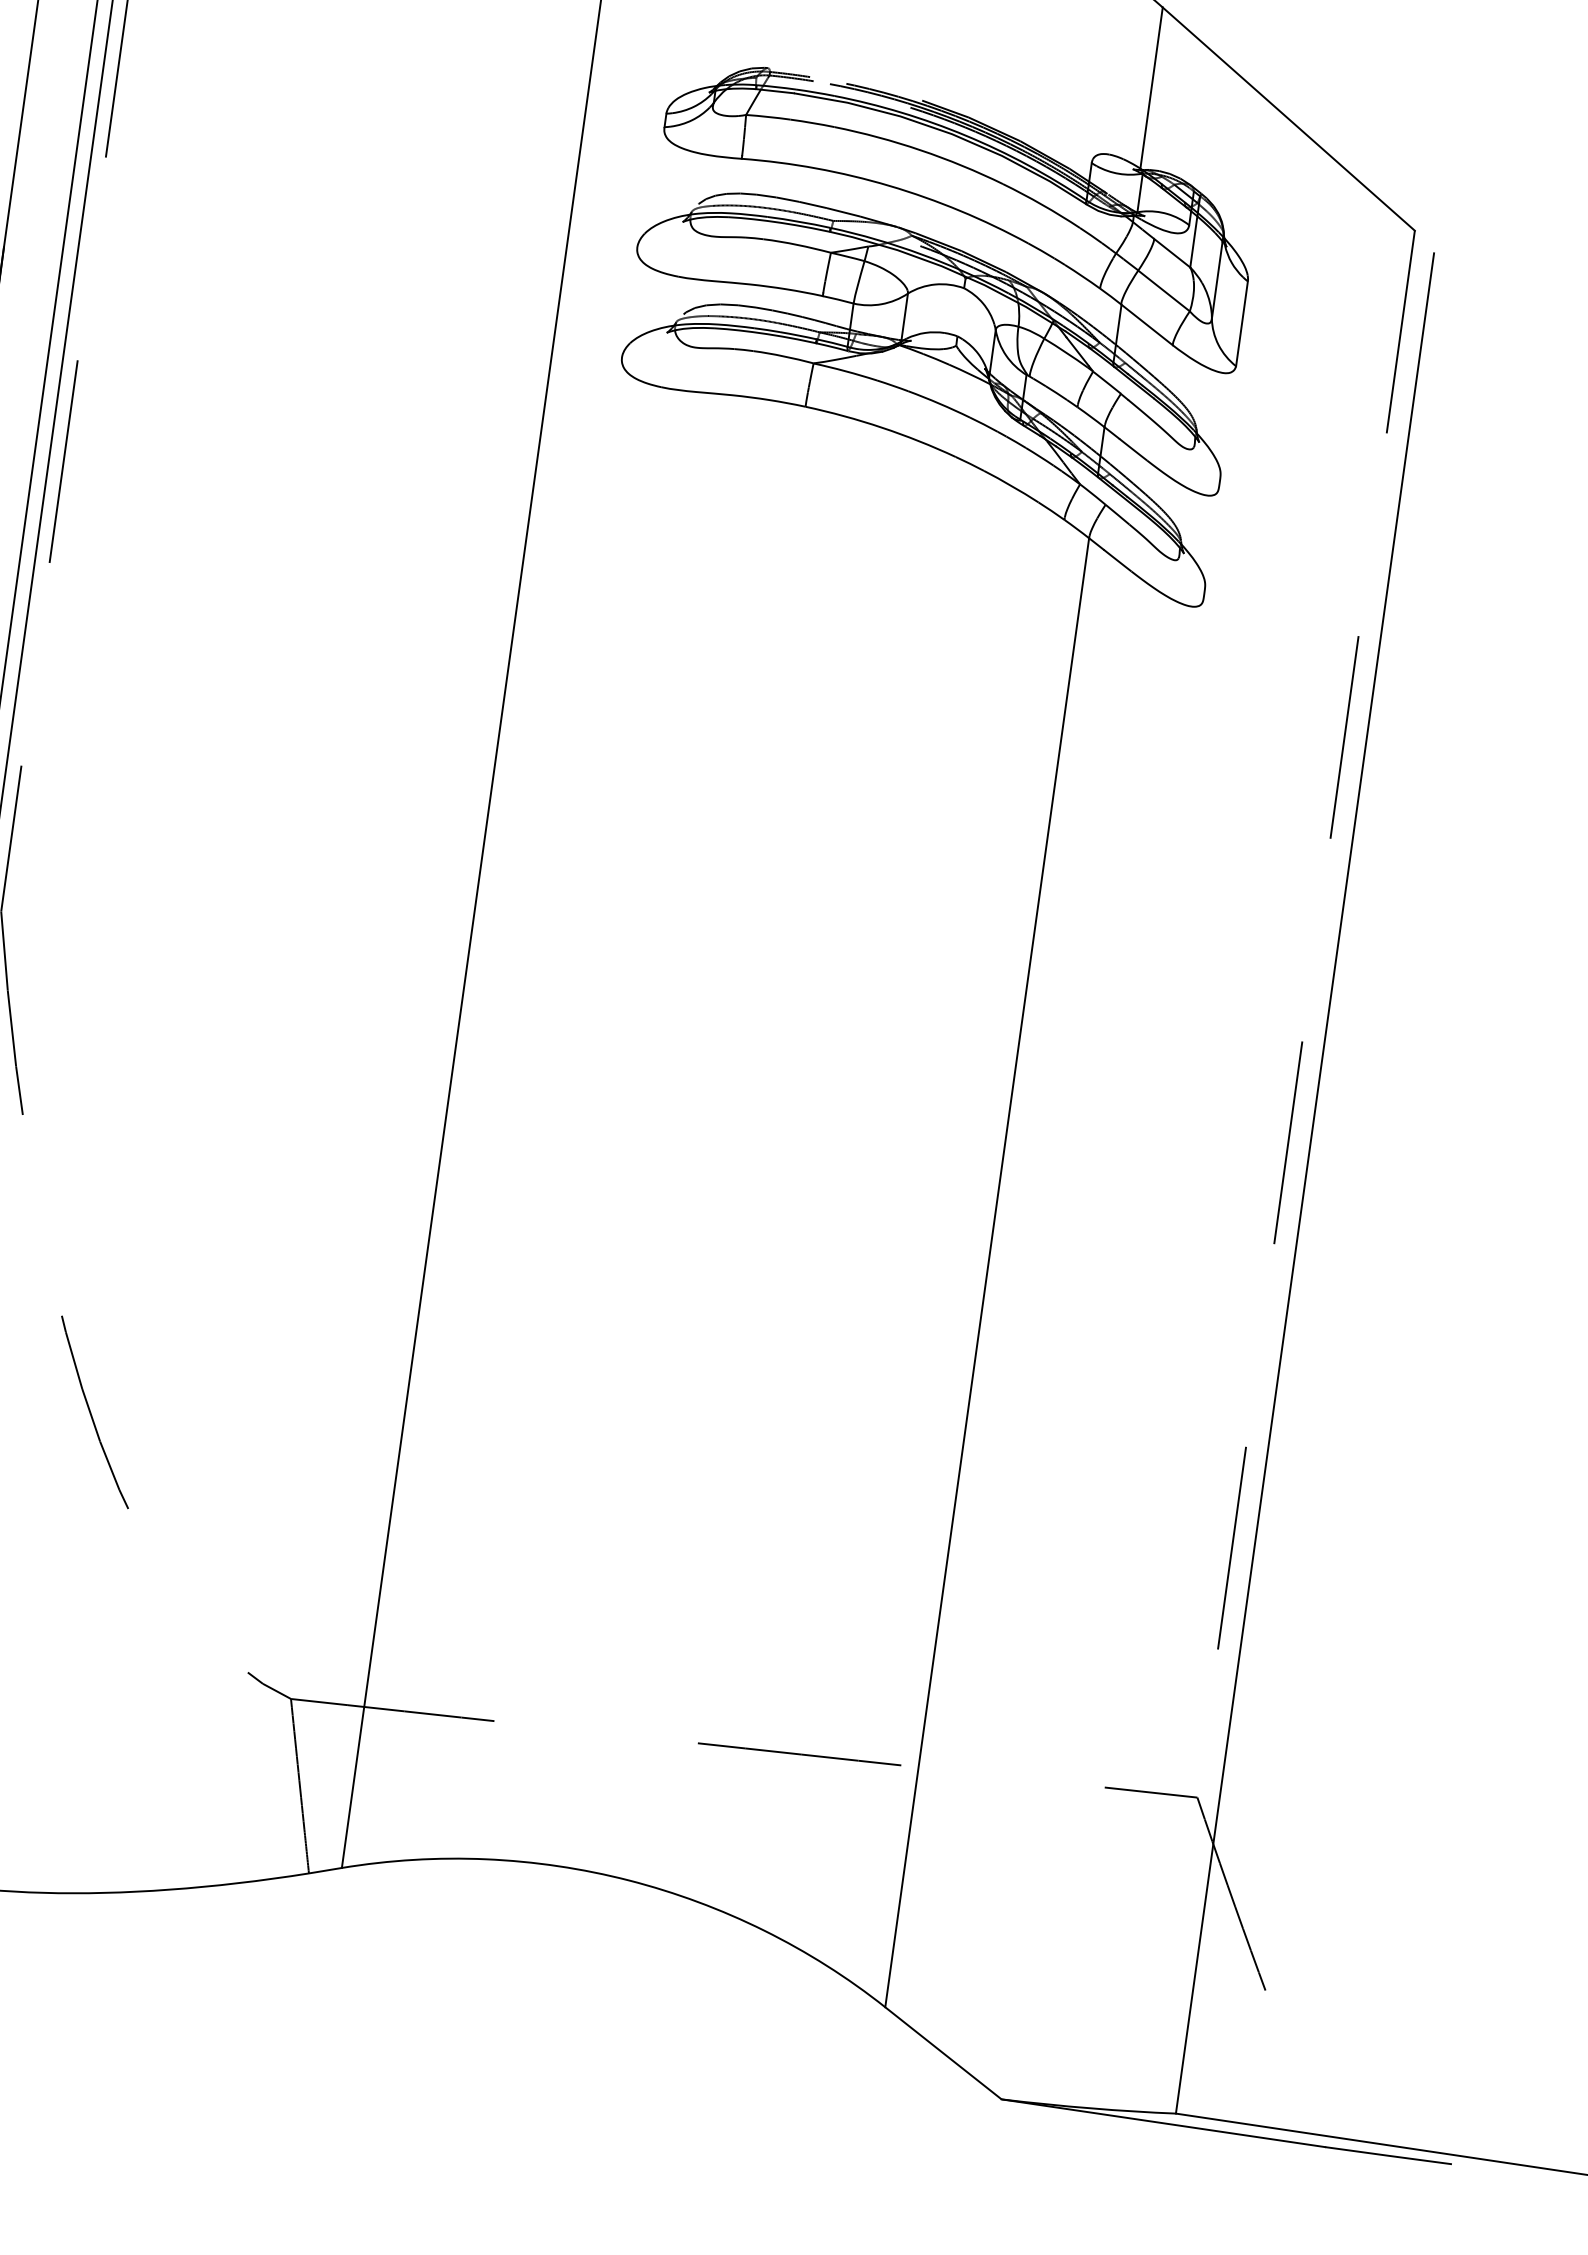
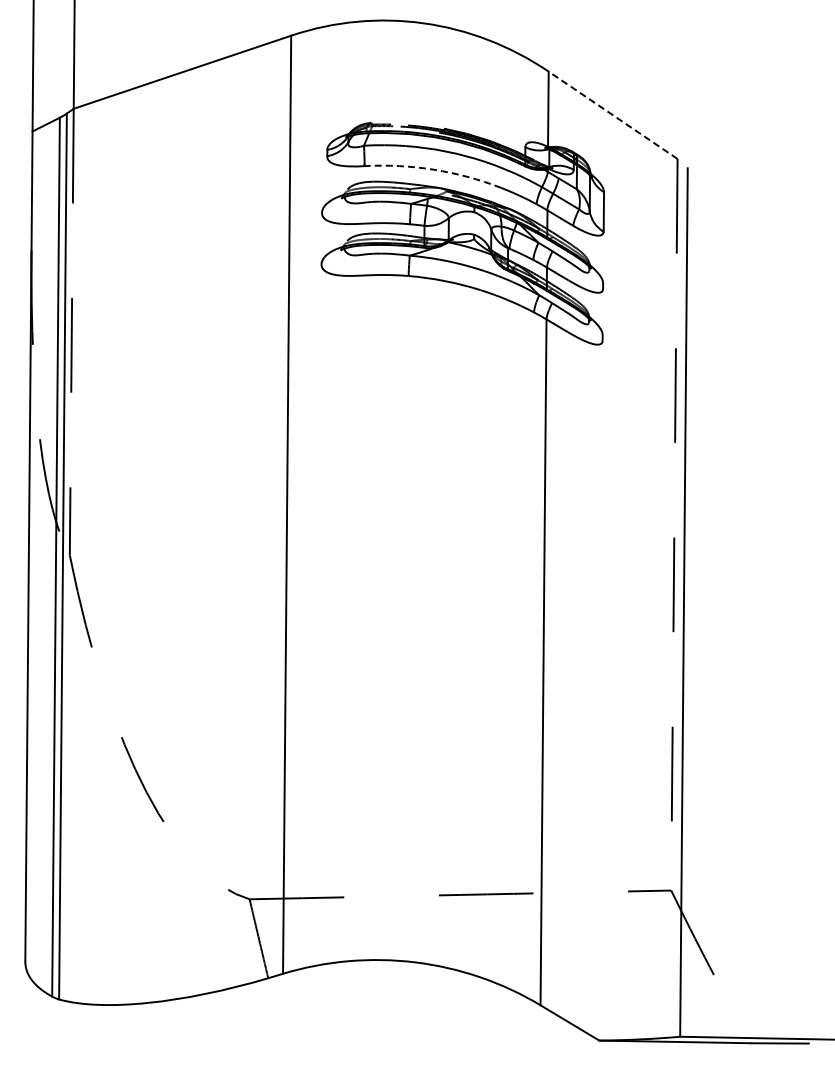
line: (1289, 119) -> (613, 115), solid -> dashed
arc: (888, 185) -> (433, 169), solid -> dashed

